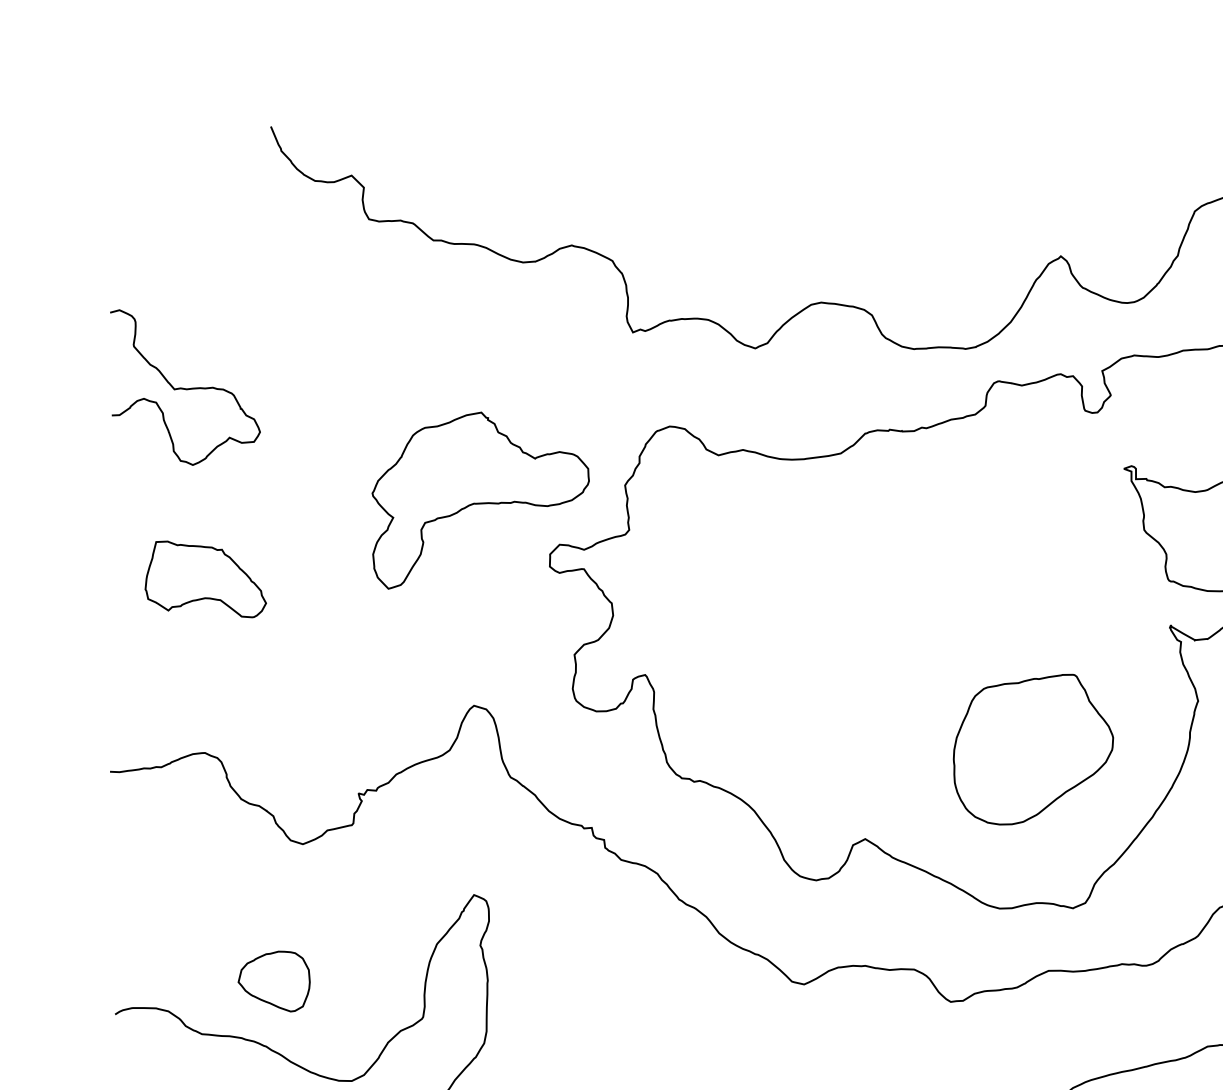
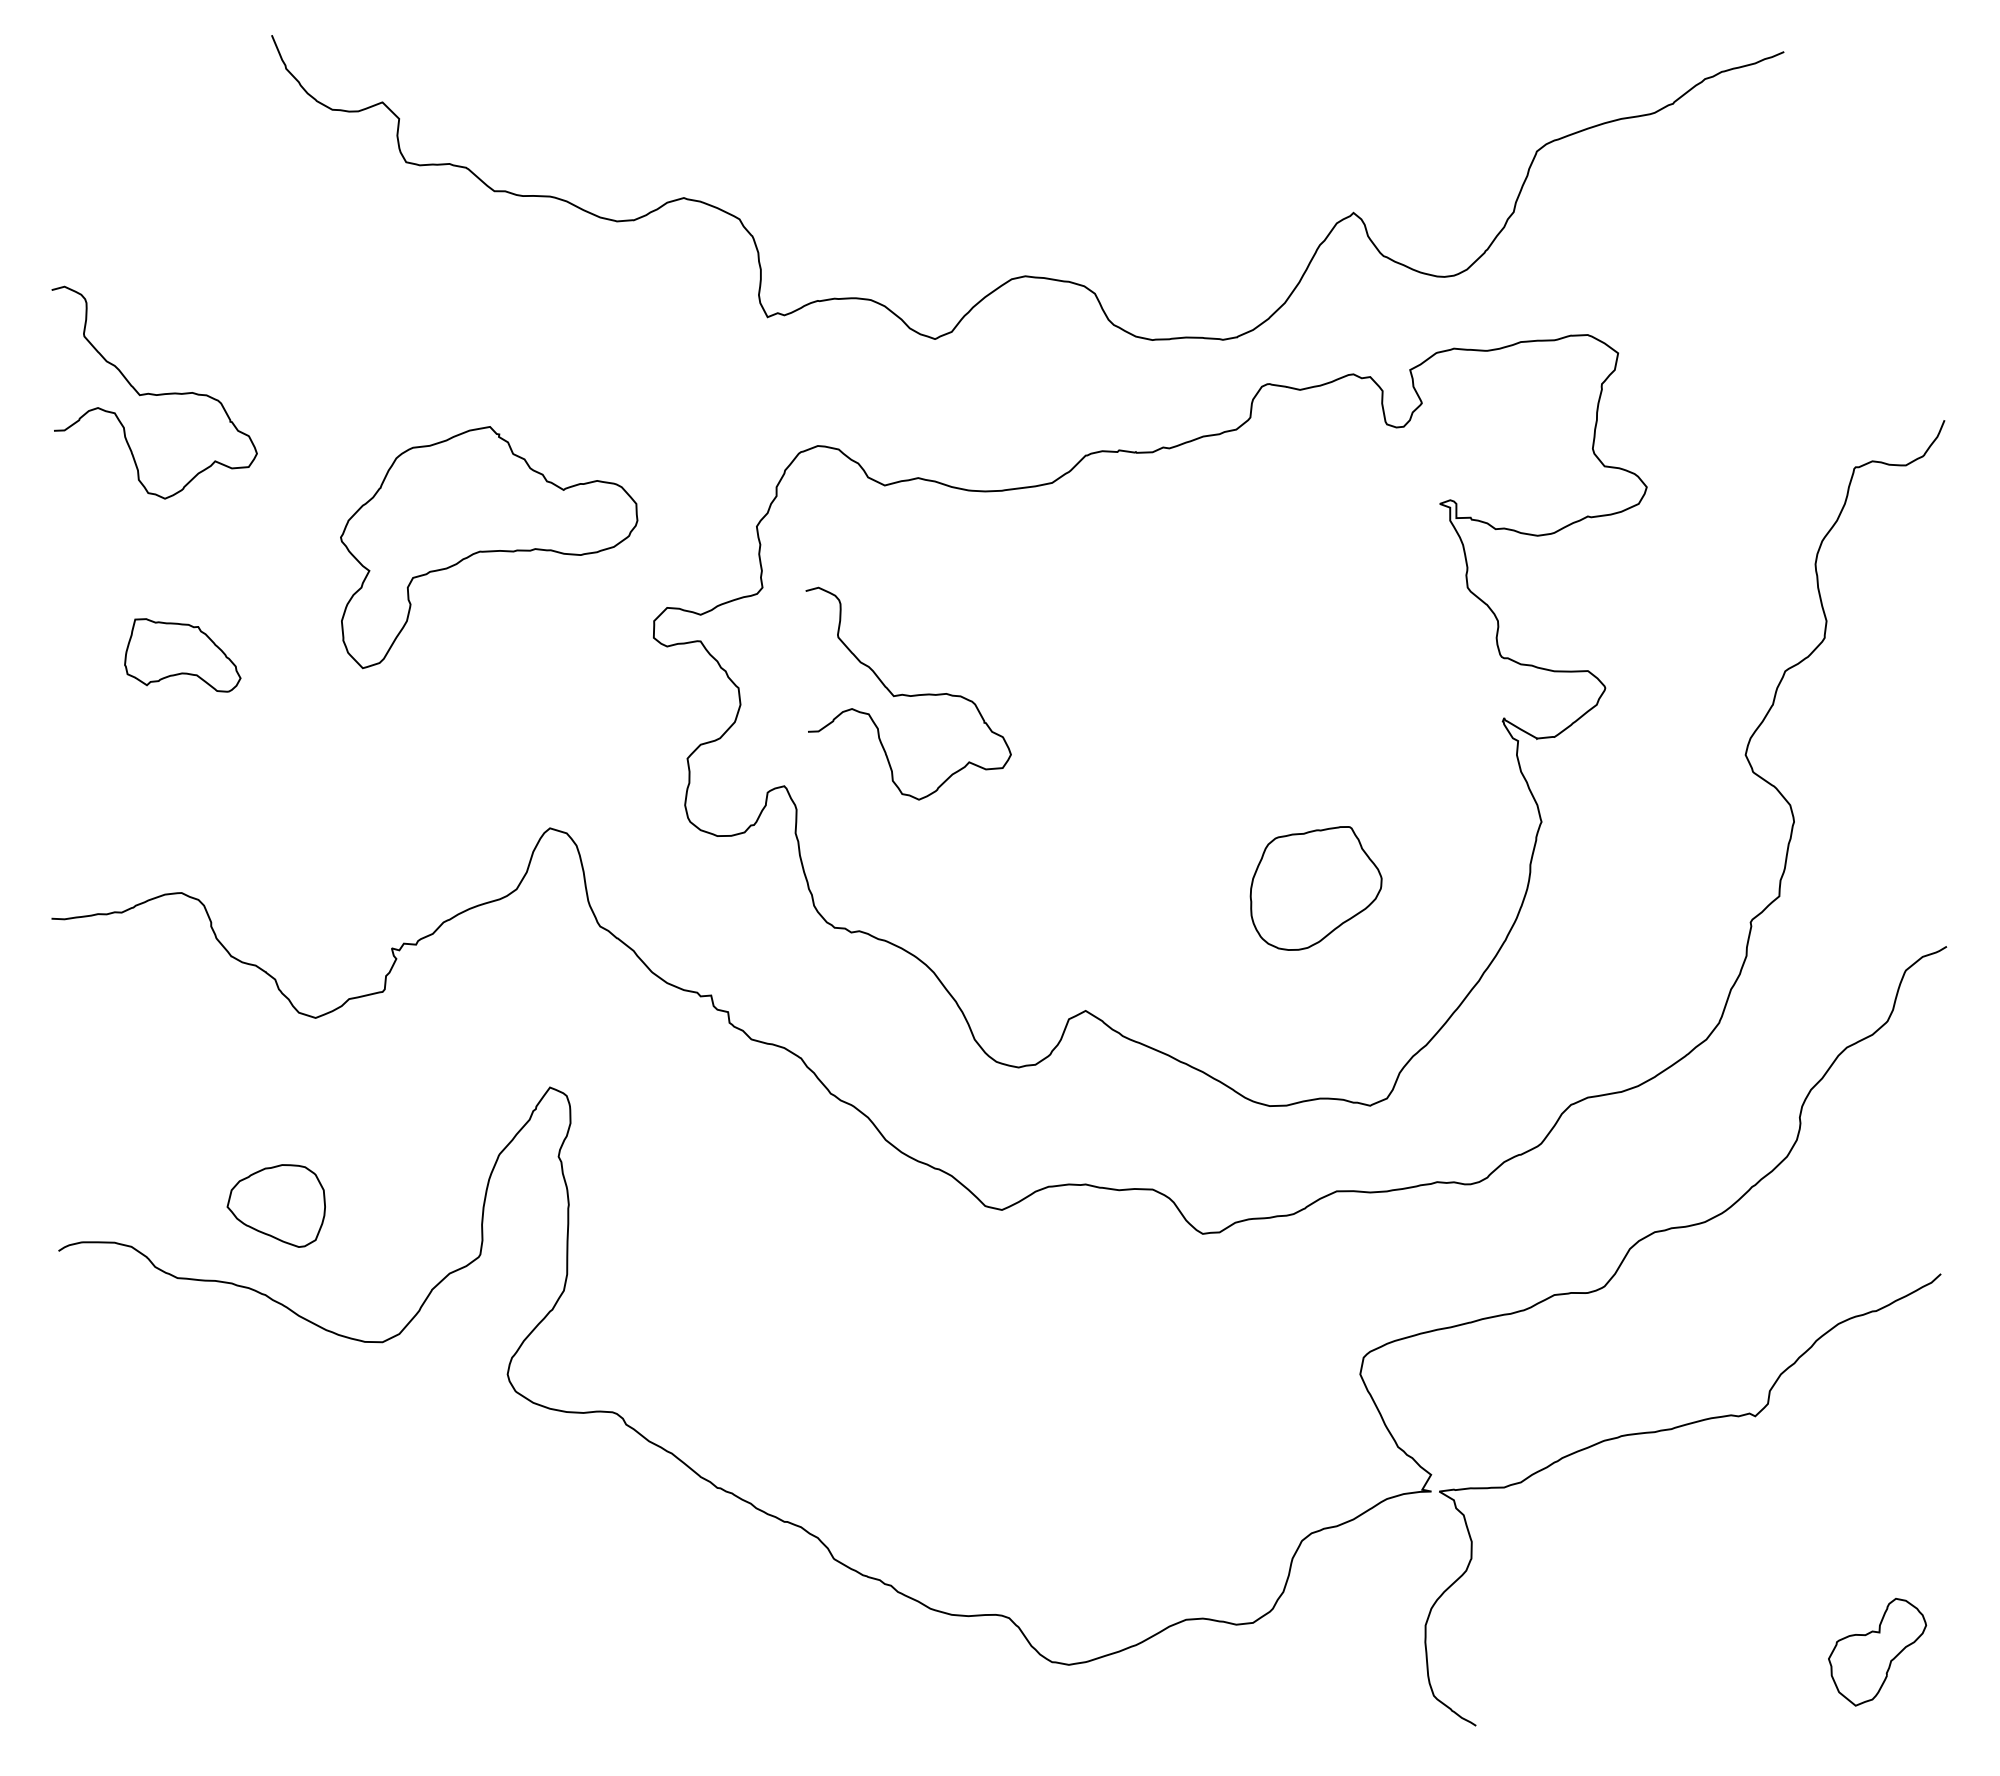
part: (481, 500) -> (489, 547), moved
part: (205, 579) -> (182, 655), size x0.7
curve: (735, 608) -> (908, 694), added
part: (1033, 749) -> (1316, 888), size x0.6

